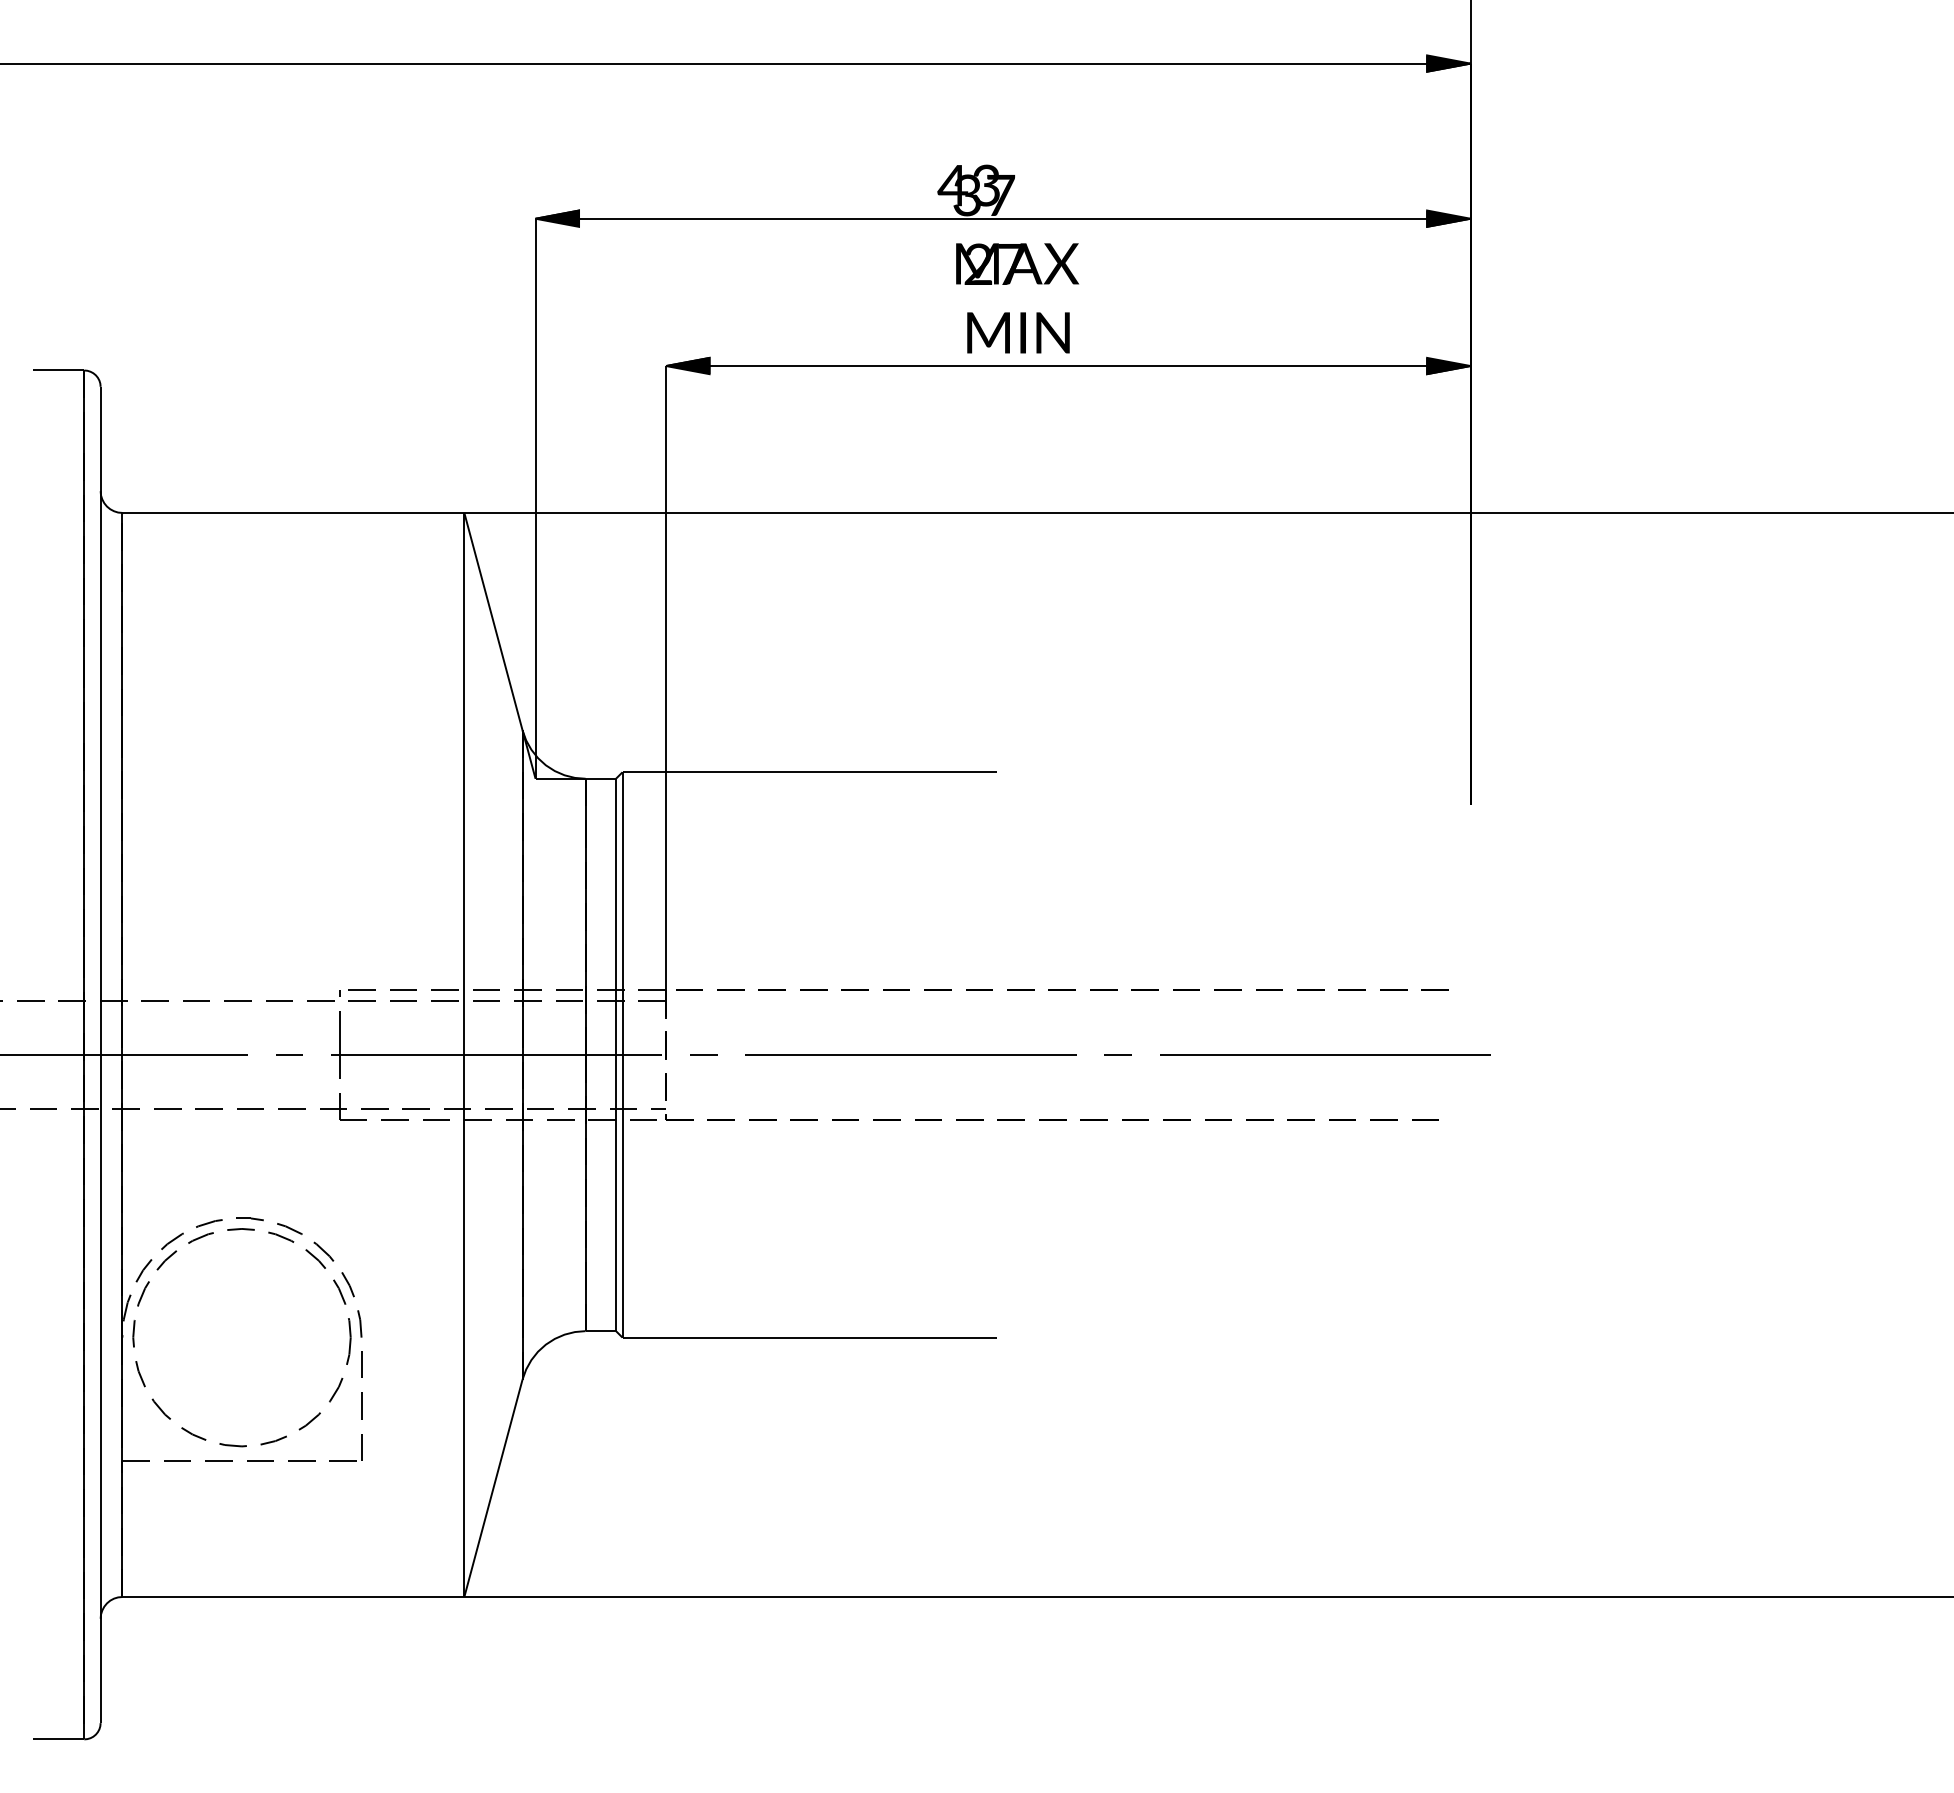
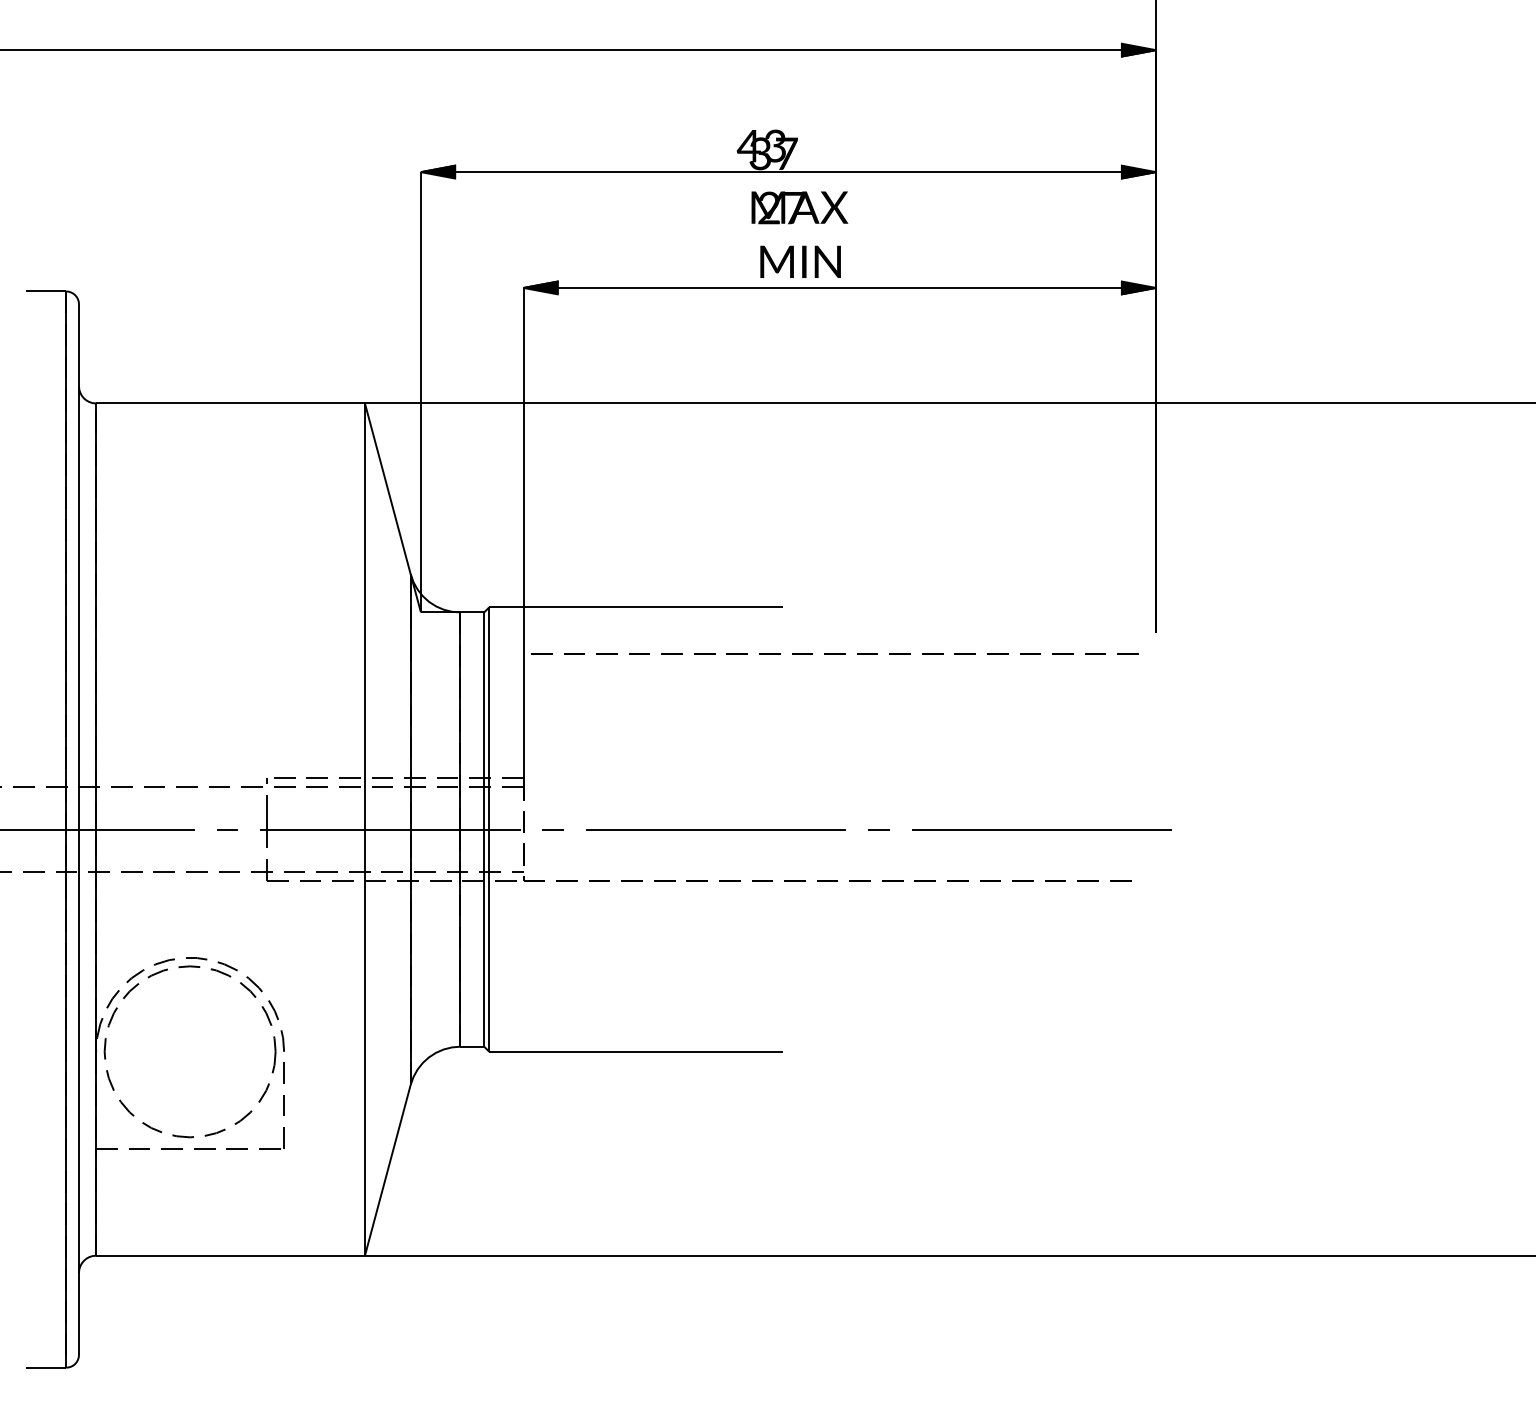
line: (1062, 989) -> (835, 653), moved

